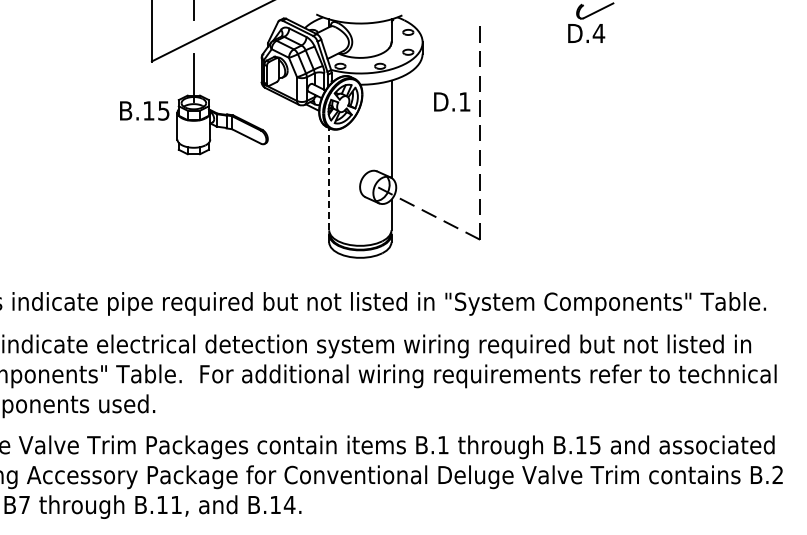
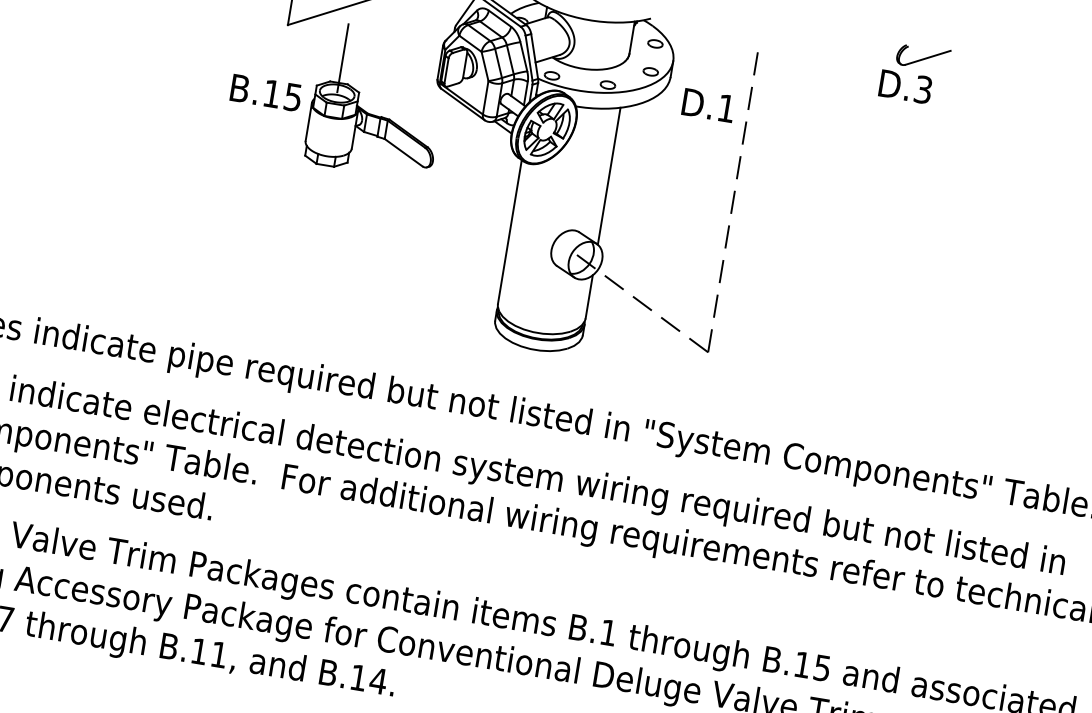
text: (598, 33) -> (922, 89), D.4 -> D.3
text: (452, 101) -> (709, 104), moved
line: (329, 178) -> (510, 231), dashed -> solid

